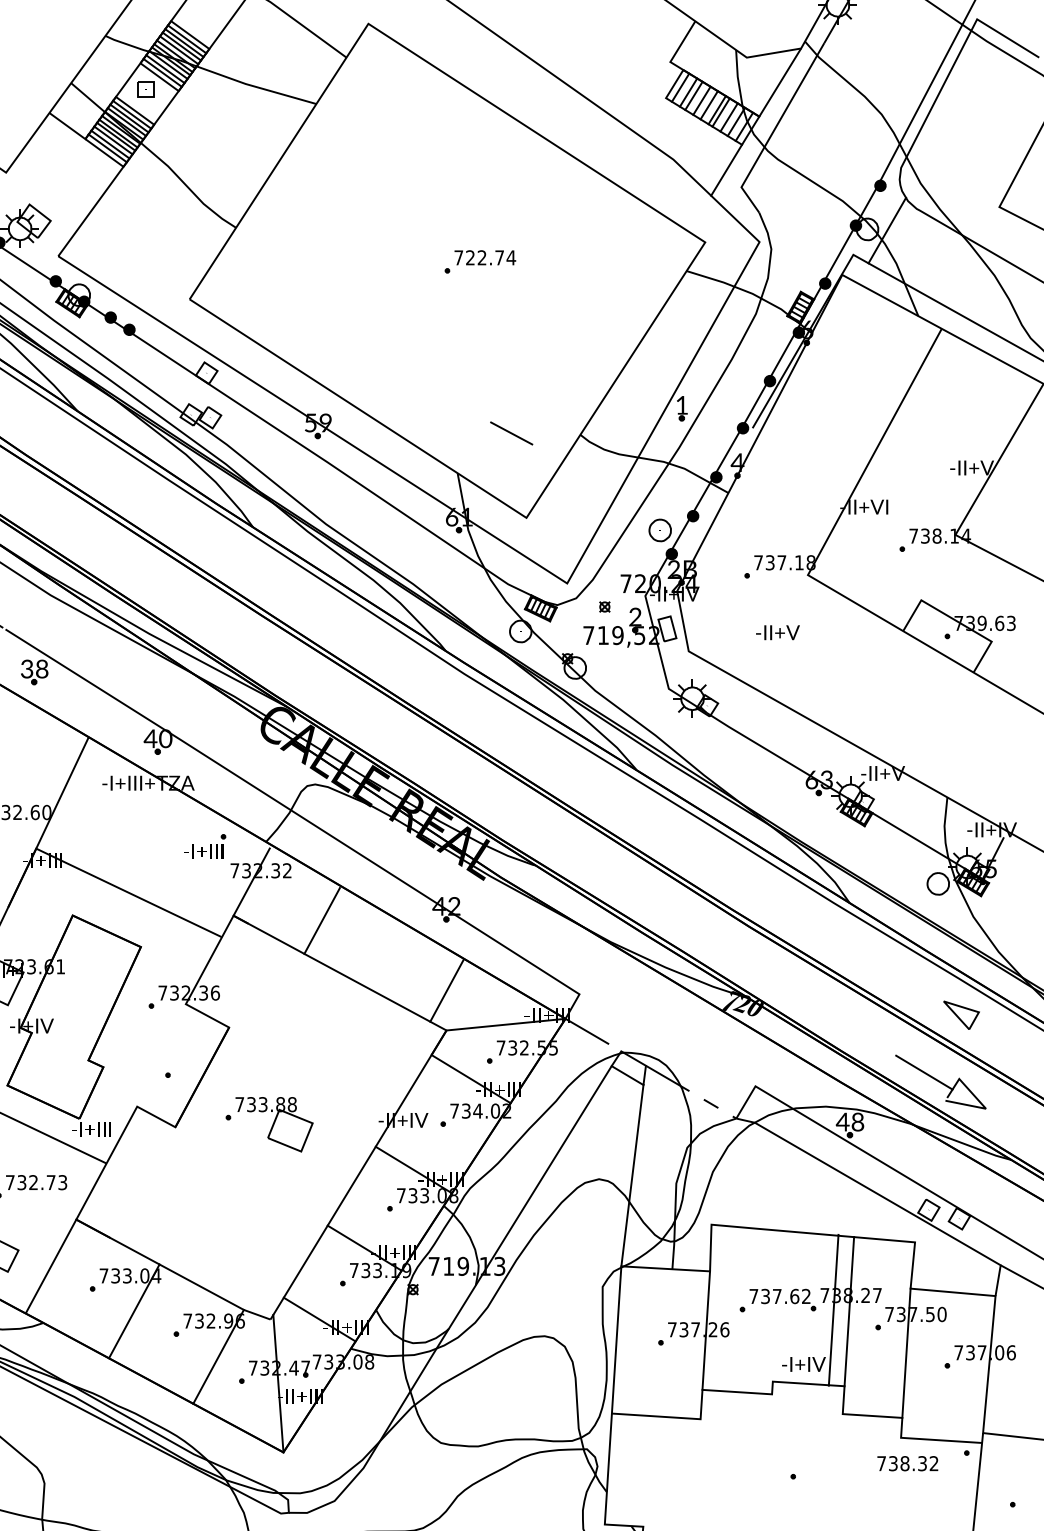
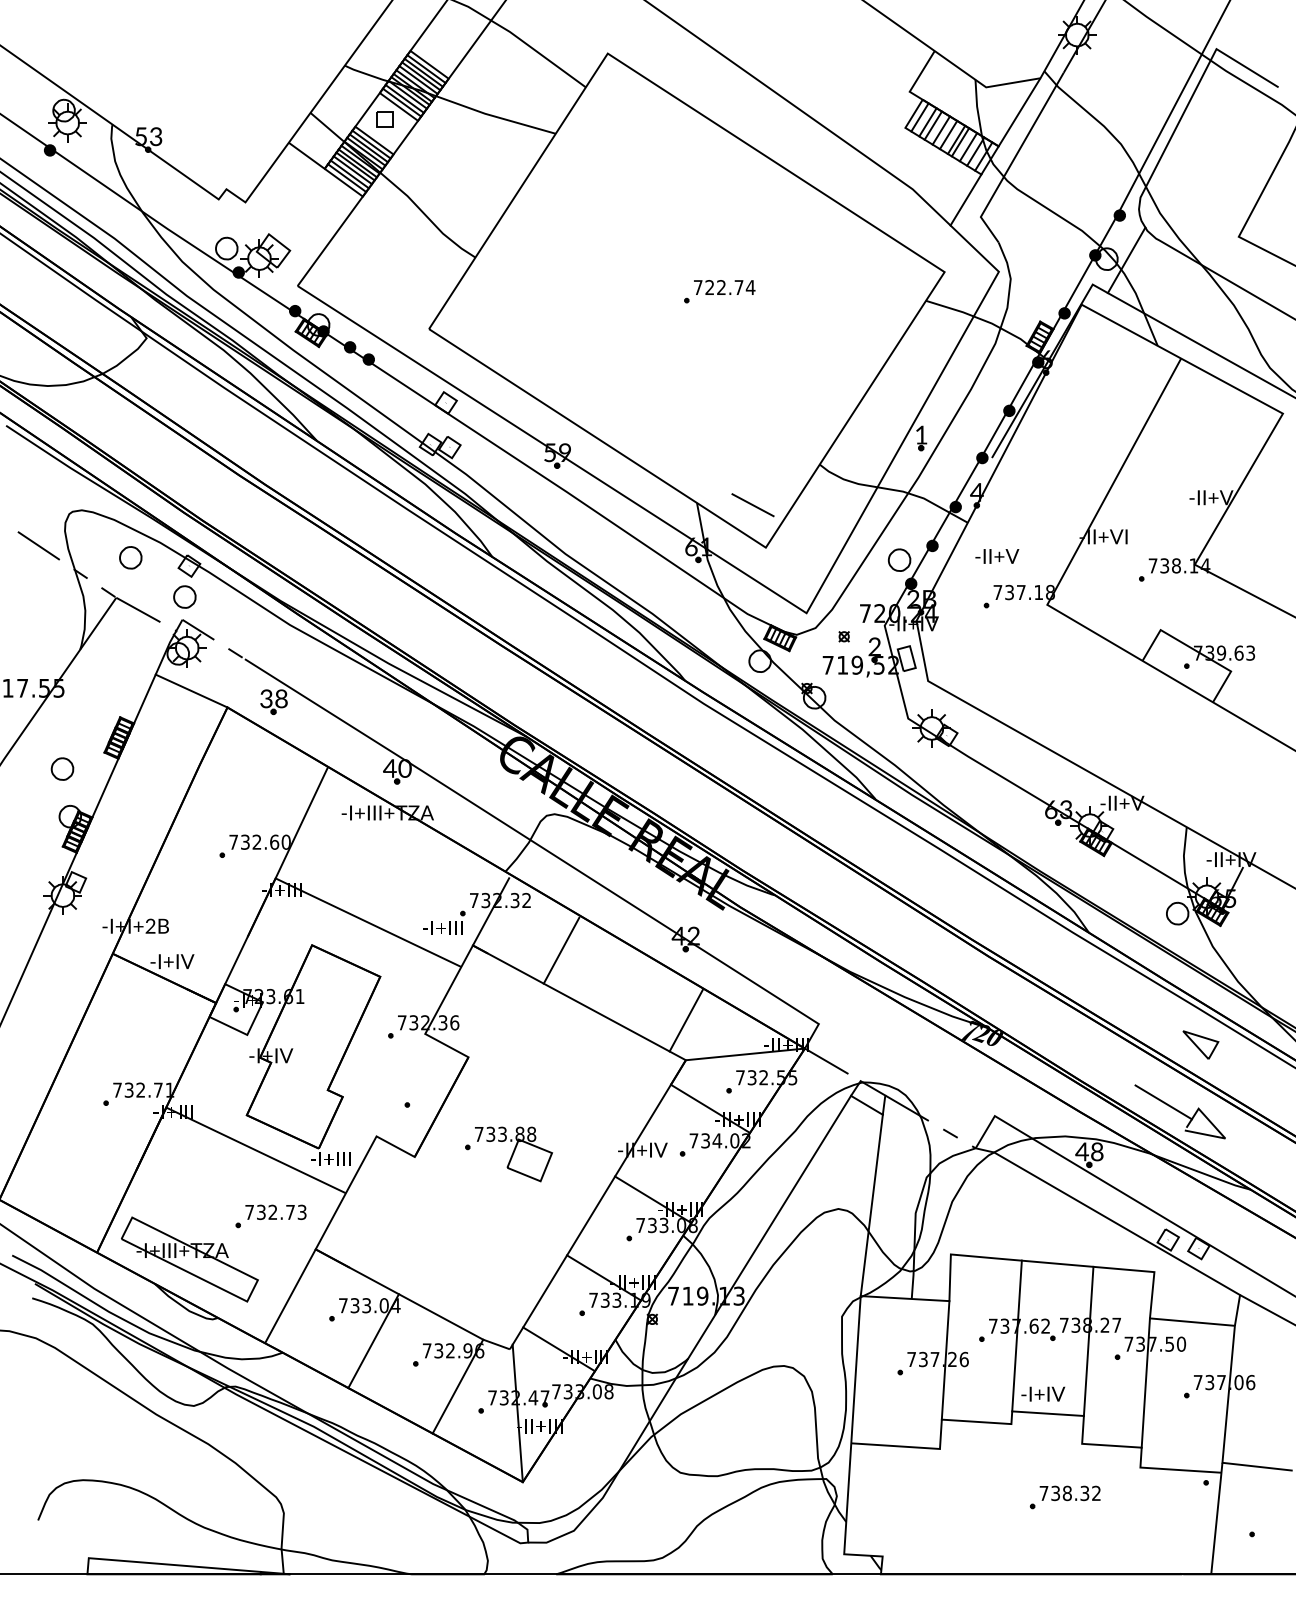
line: (511, 433) -> (752, 505), moved
text: (778, 632) -> (997, 556), moved
part: (205, 845) -> (444, 922), moved
line: (833, 1309) -> (1016, 1335), moved
text: (907, 1463) -> (1069, 1493), moved

